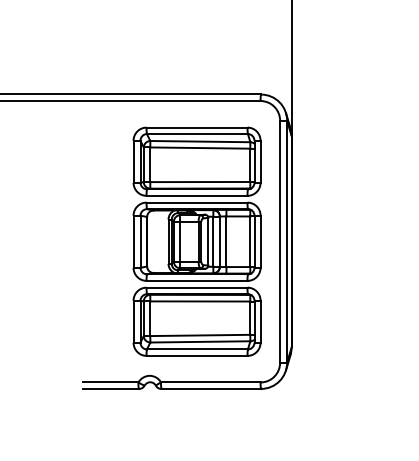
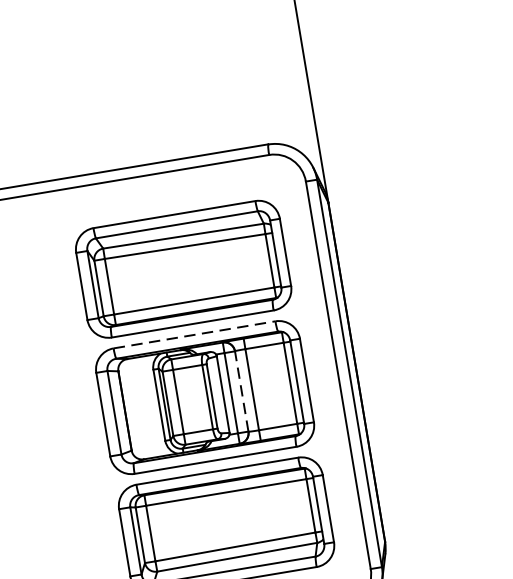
line: (197, 202) -> (195, 334), solid -> dashed
line: (219, 241) -> (241, 391), solid -> dashed

